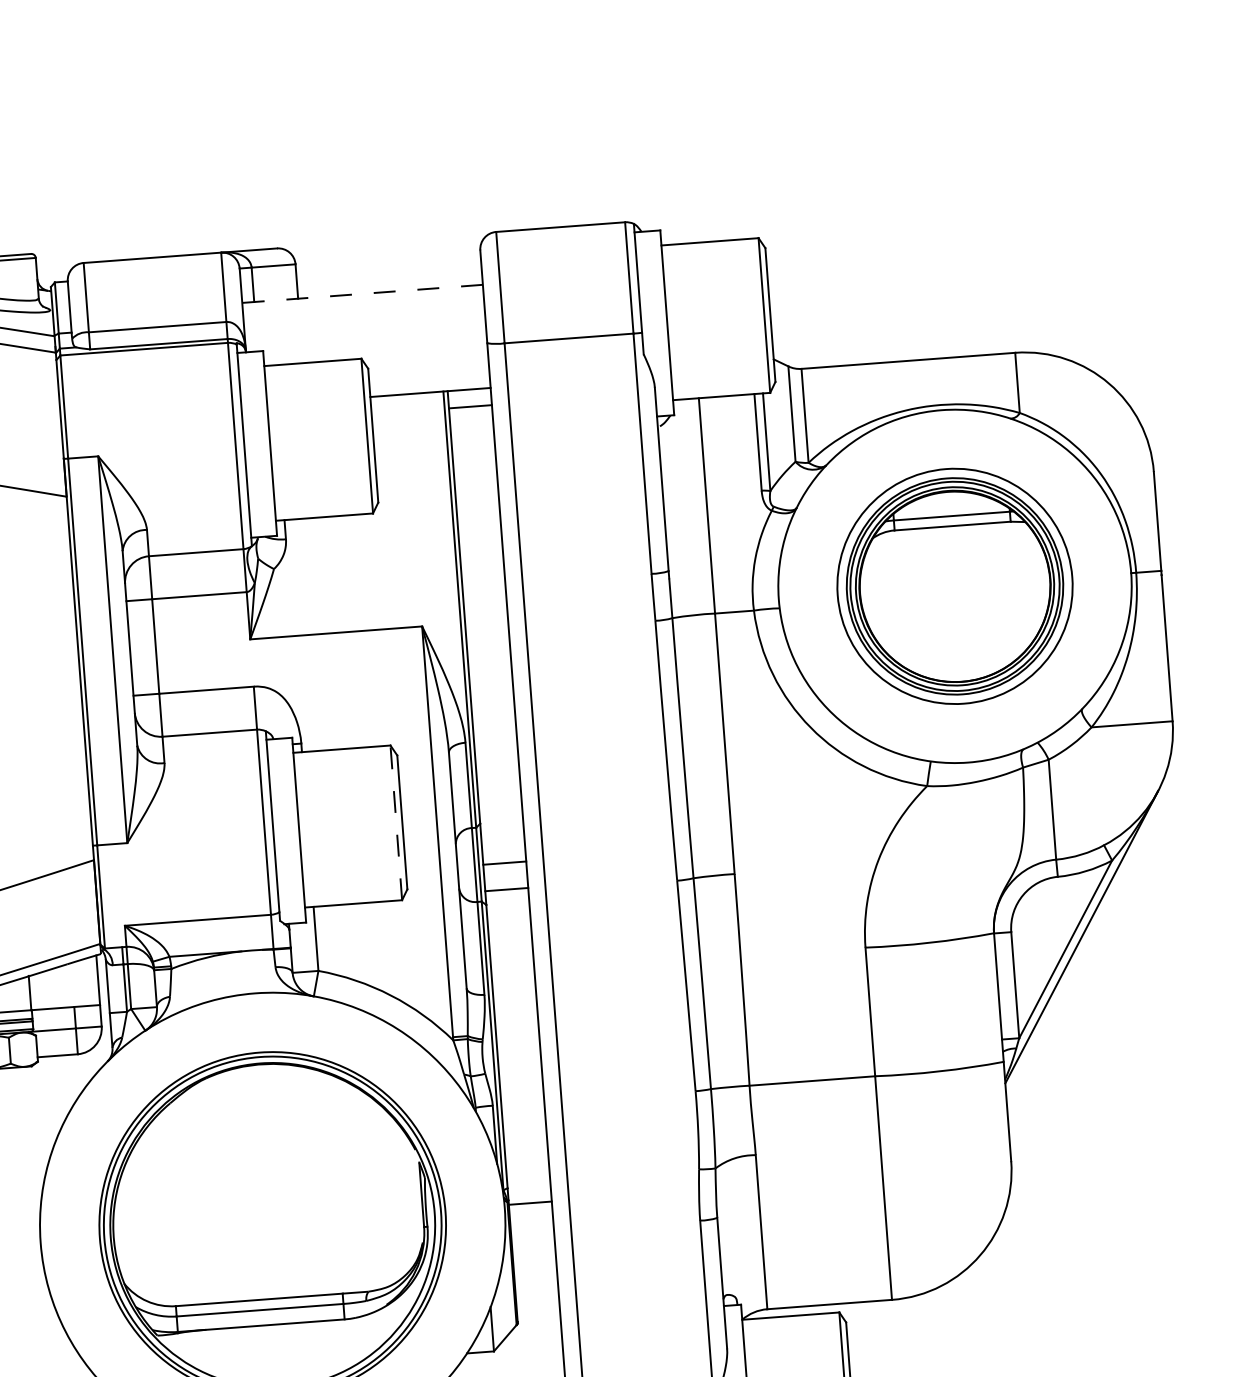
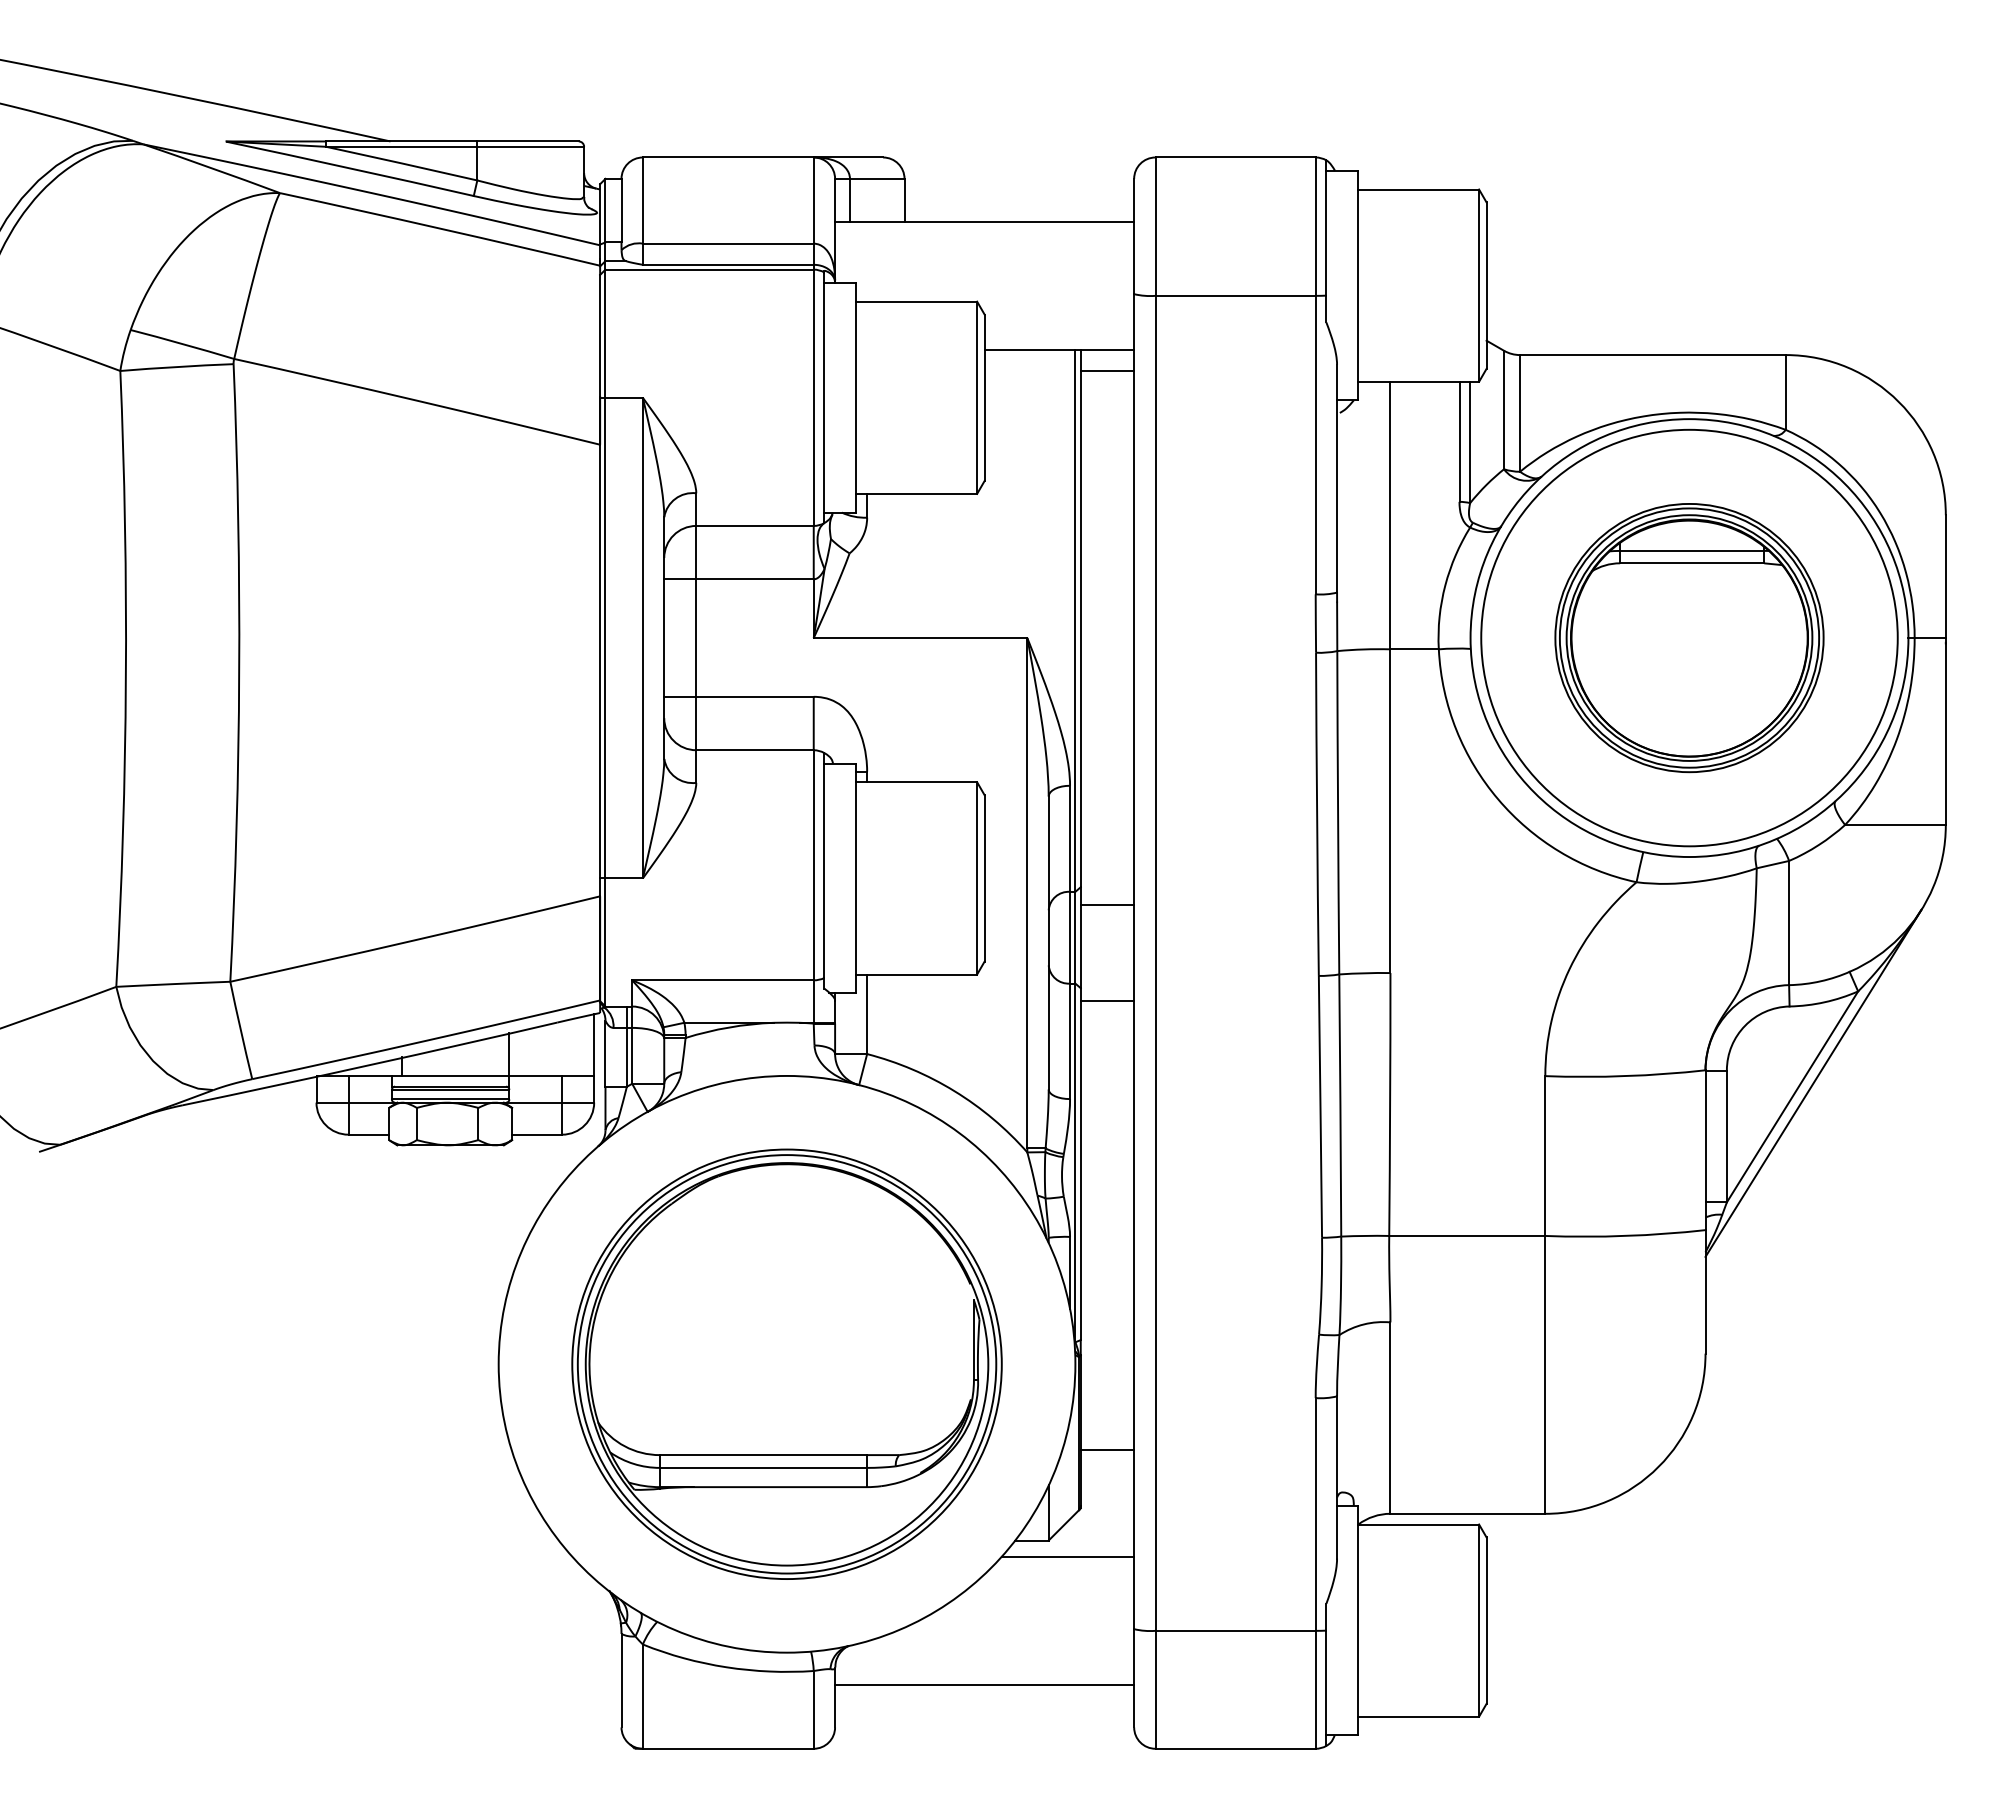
line: (362, 293) -> (984, 221), dashed -> solid
circle: (954, 585) -> (1689, 637), size x1.43
line: (396, 822) -> (977, 877), dashed -> solid
line: (504, 863) -> (1107, 1001), moved
line: (506, 889) -> (1107, 905), moved
line: (530, 1202) -> (1107, 1449), moved
line: (510, 1363) -> (1067, 1556), added

